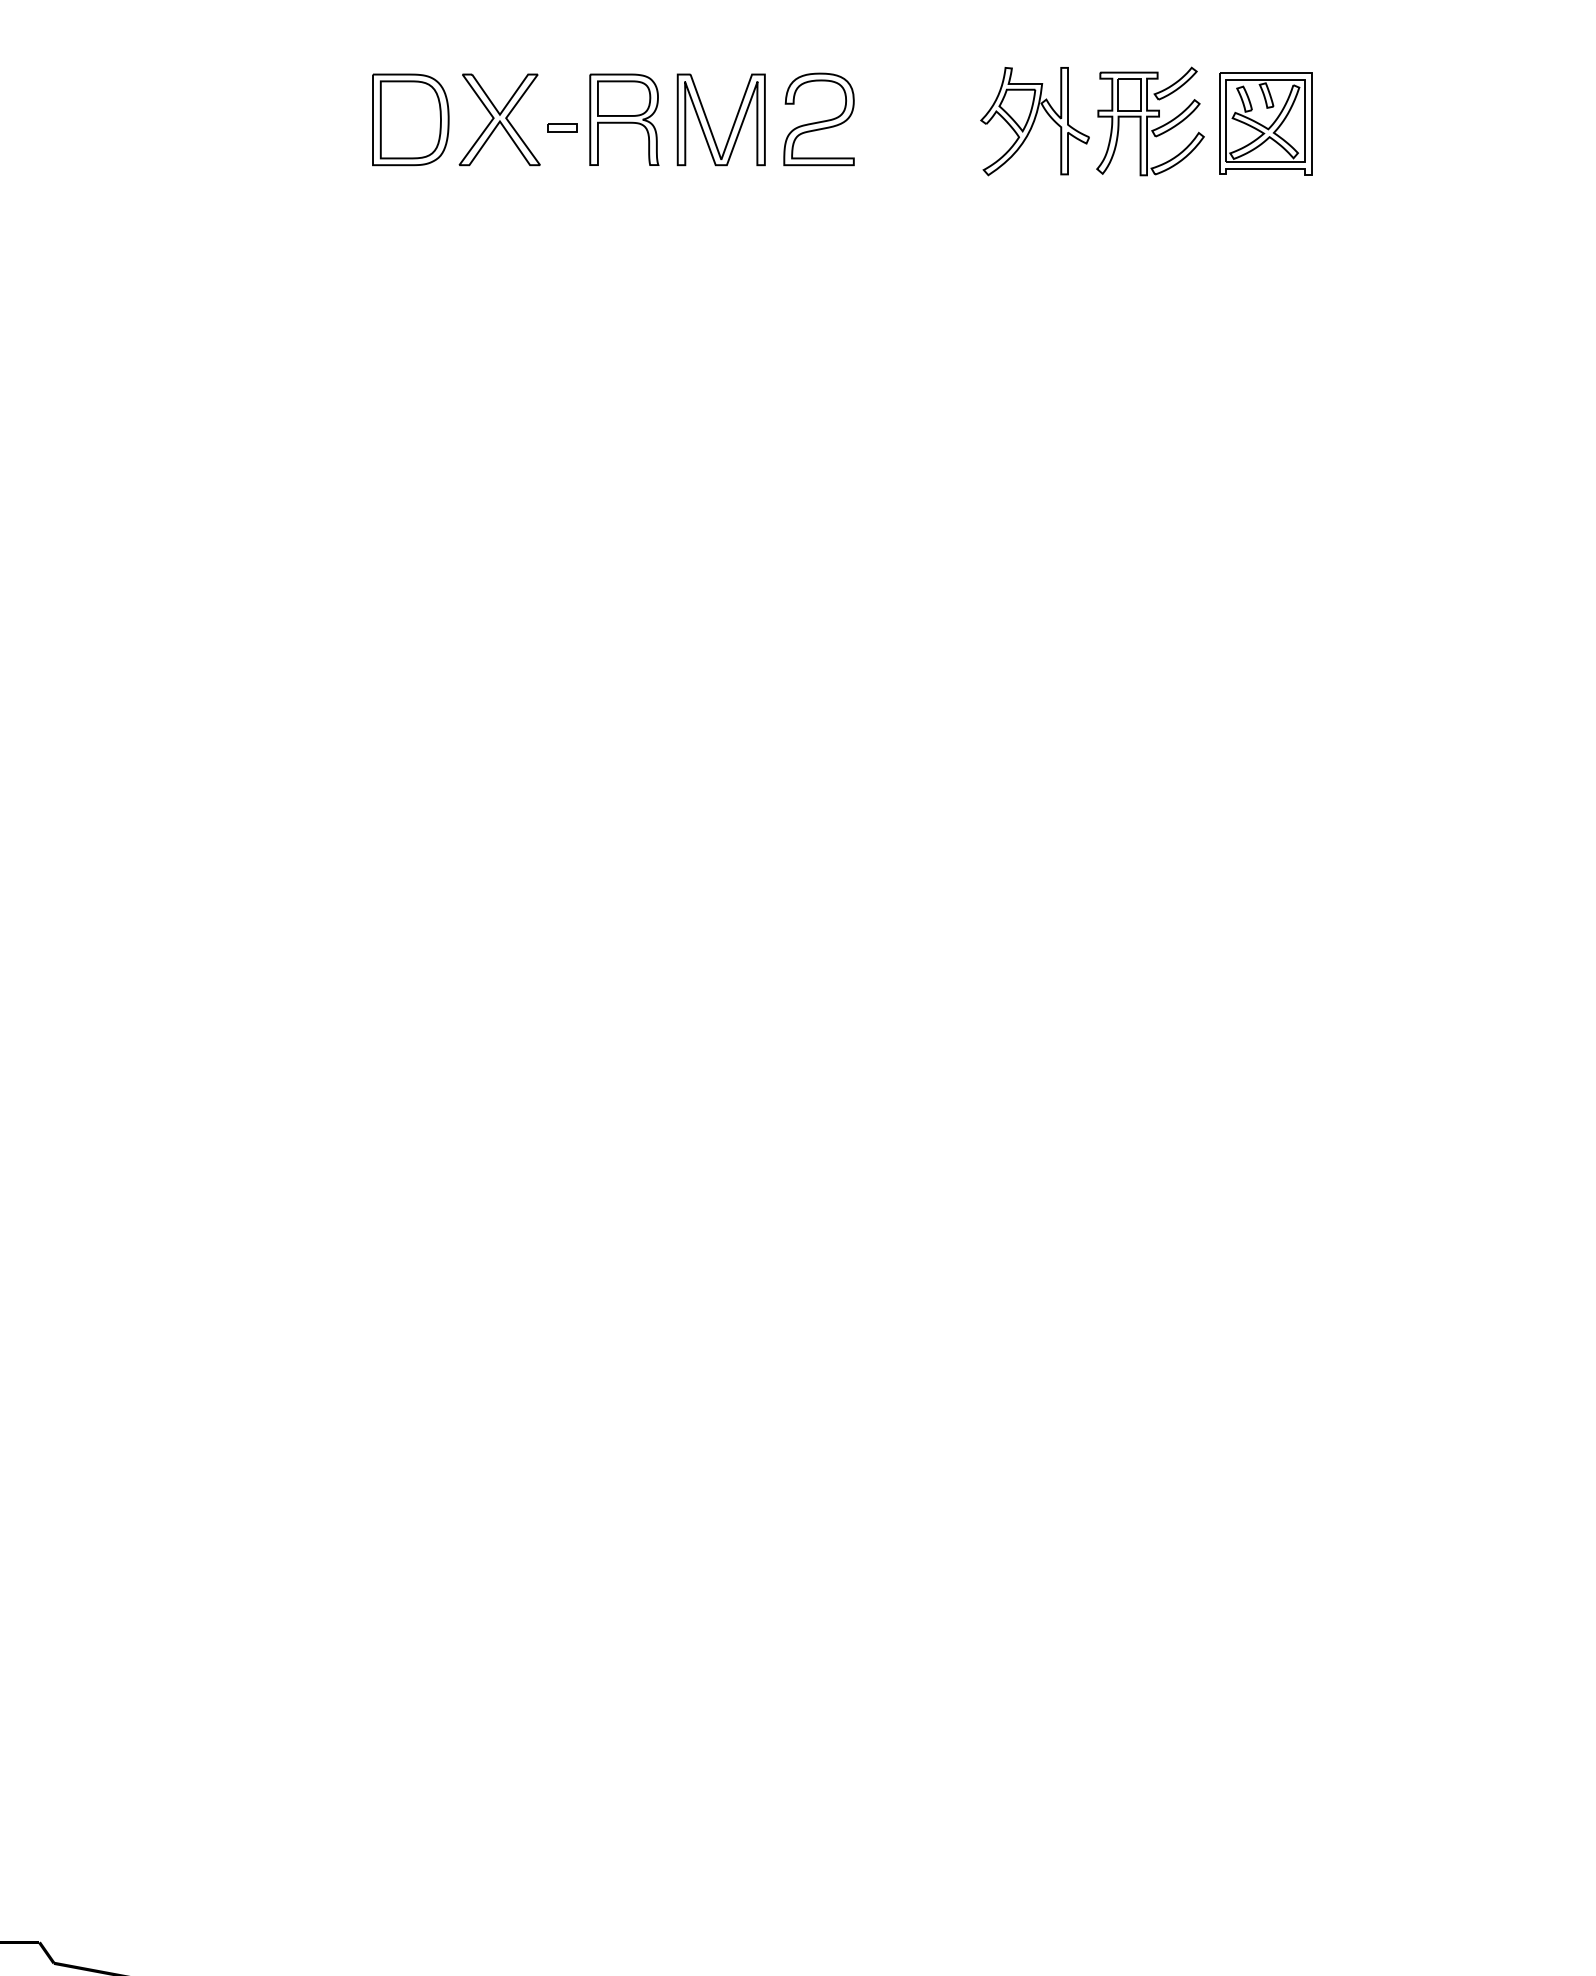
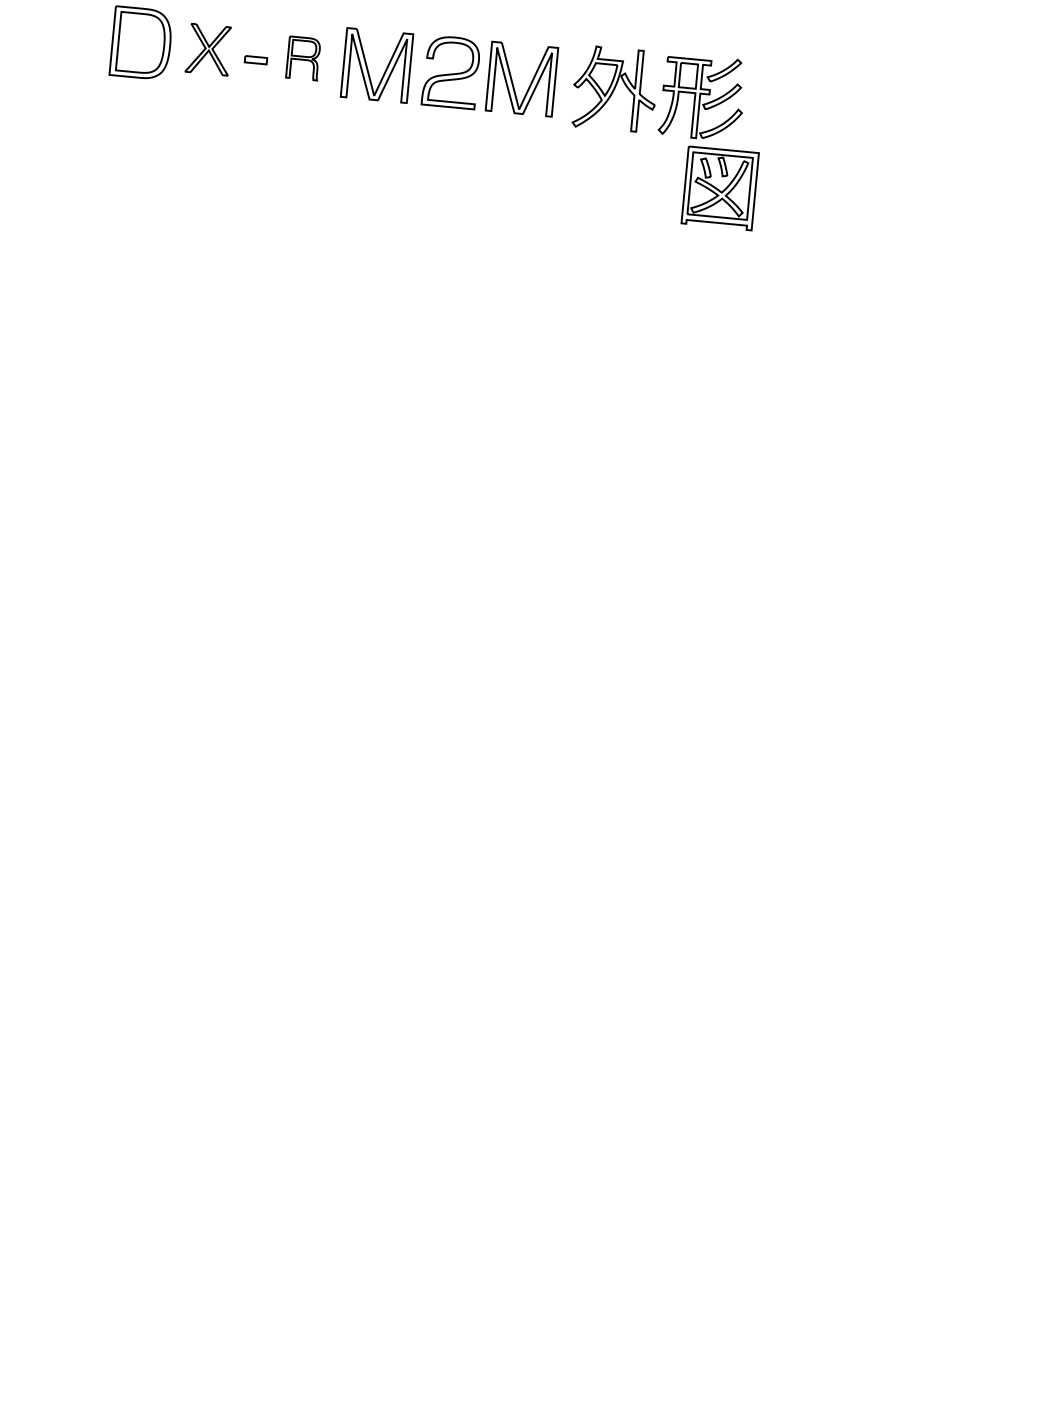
part: (499, 119) -> (208, 49), size x0.7
part: (624, 119) -> (303, 58), size x0.6
part: (900, 123) -> (512, 81), added
part: (1265, 123) -> (720, 188), moved

